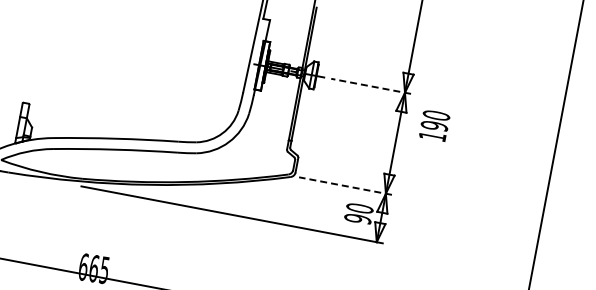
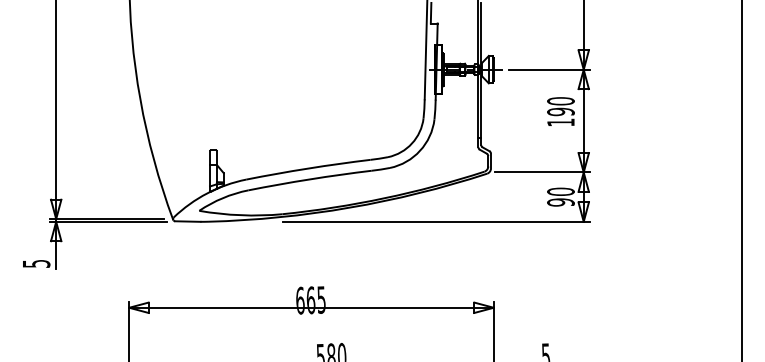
line: (371, 86) -> (549, 69), dashed -> solid
text: (434, 125) -> (560, 111), moved
line: (345, 186) -> (542, 172), dashed -> solid

